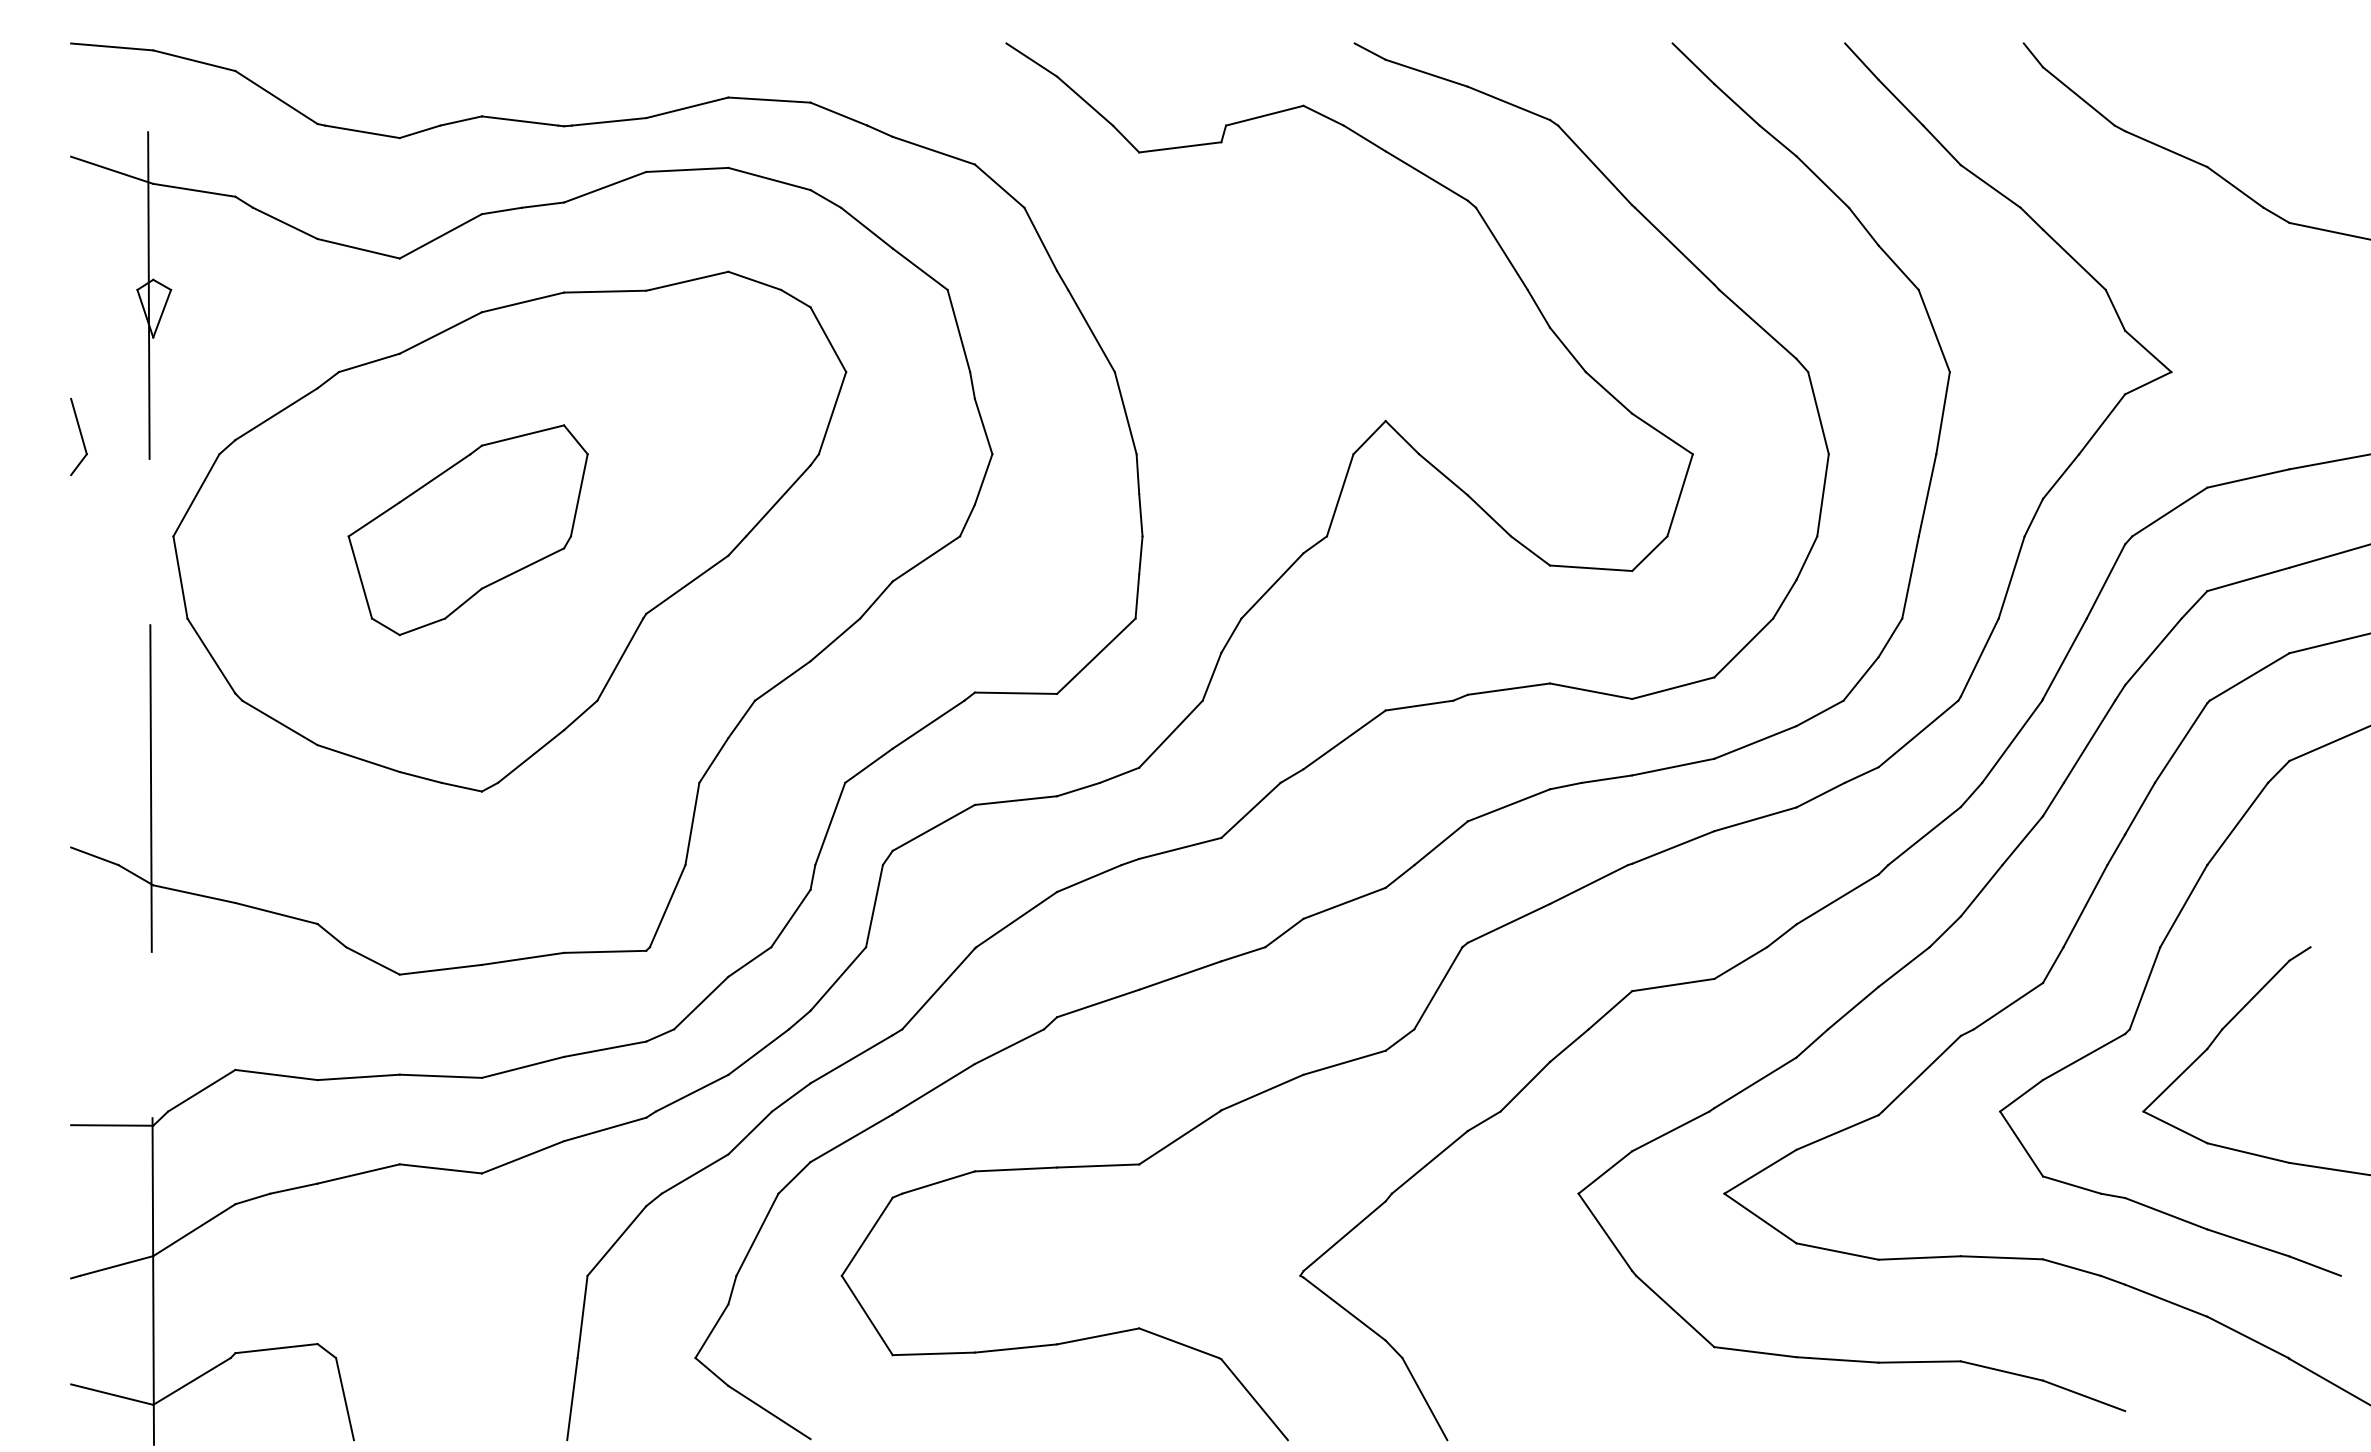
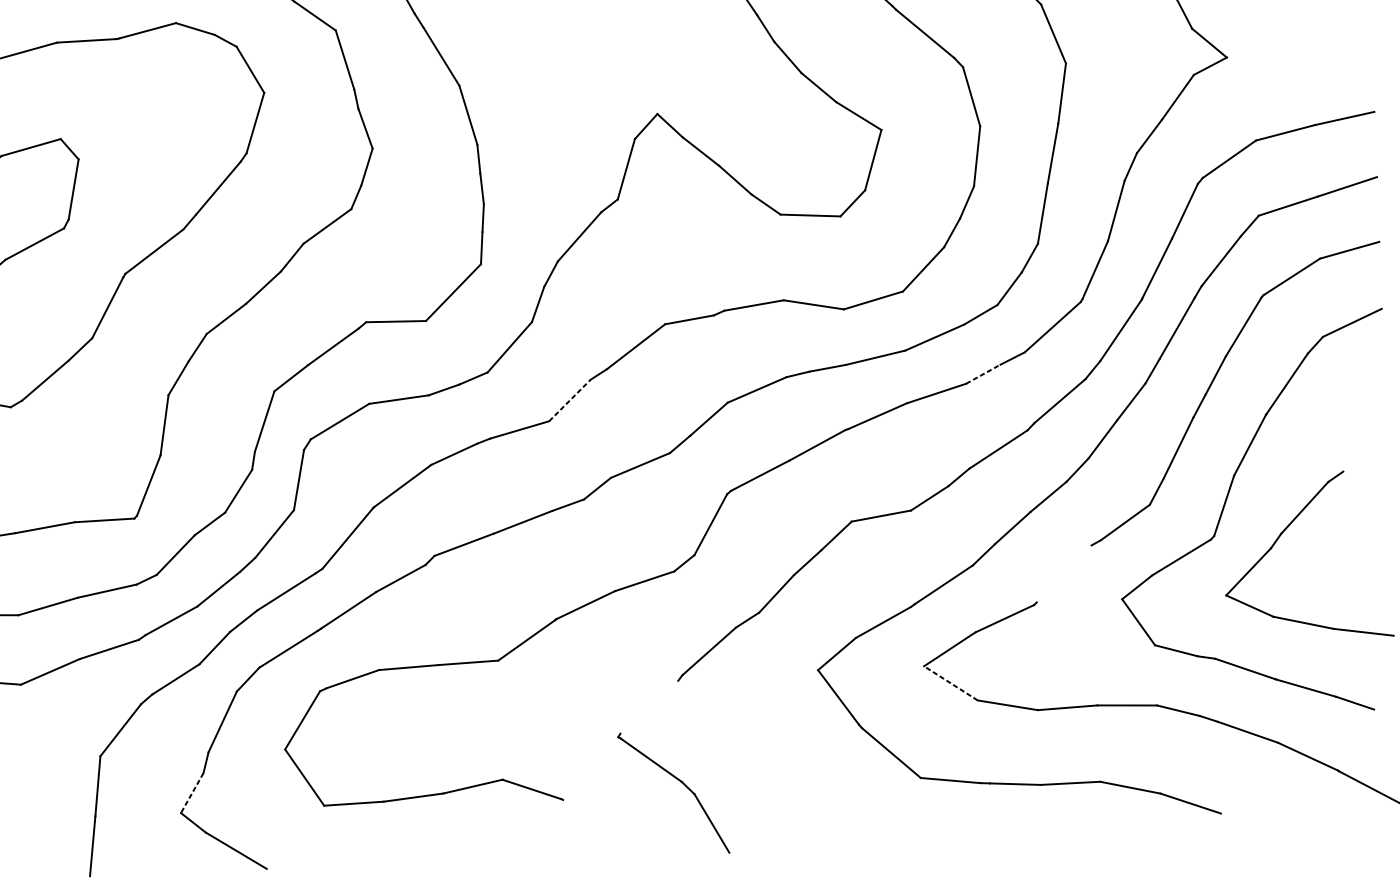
line: (1821, 794) -> (983, 373), solid -> dashed
line: (1251, 810) -> (570, 400), solid -> dashed
line: (1921, 1073) -> (1064, 573), removed
line: (1760, 1218) -> (950, 683), solid -> dashed
line: (1344, 1236) -> (649, 707), removed
line: (711, 1331) -> (191, 793), solid -> dashed
line: (1254, 1399) -> (588, 828), removed

